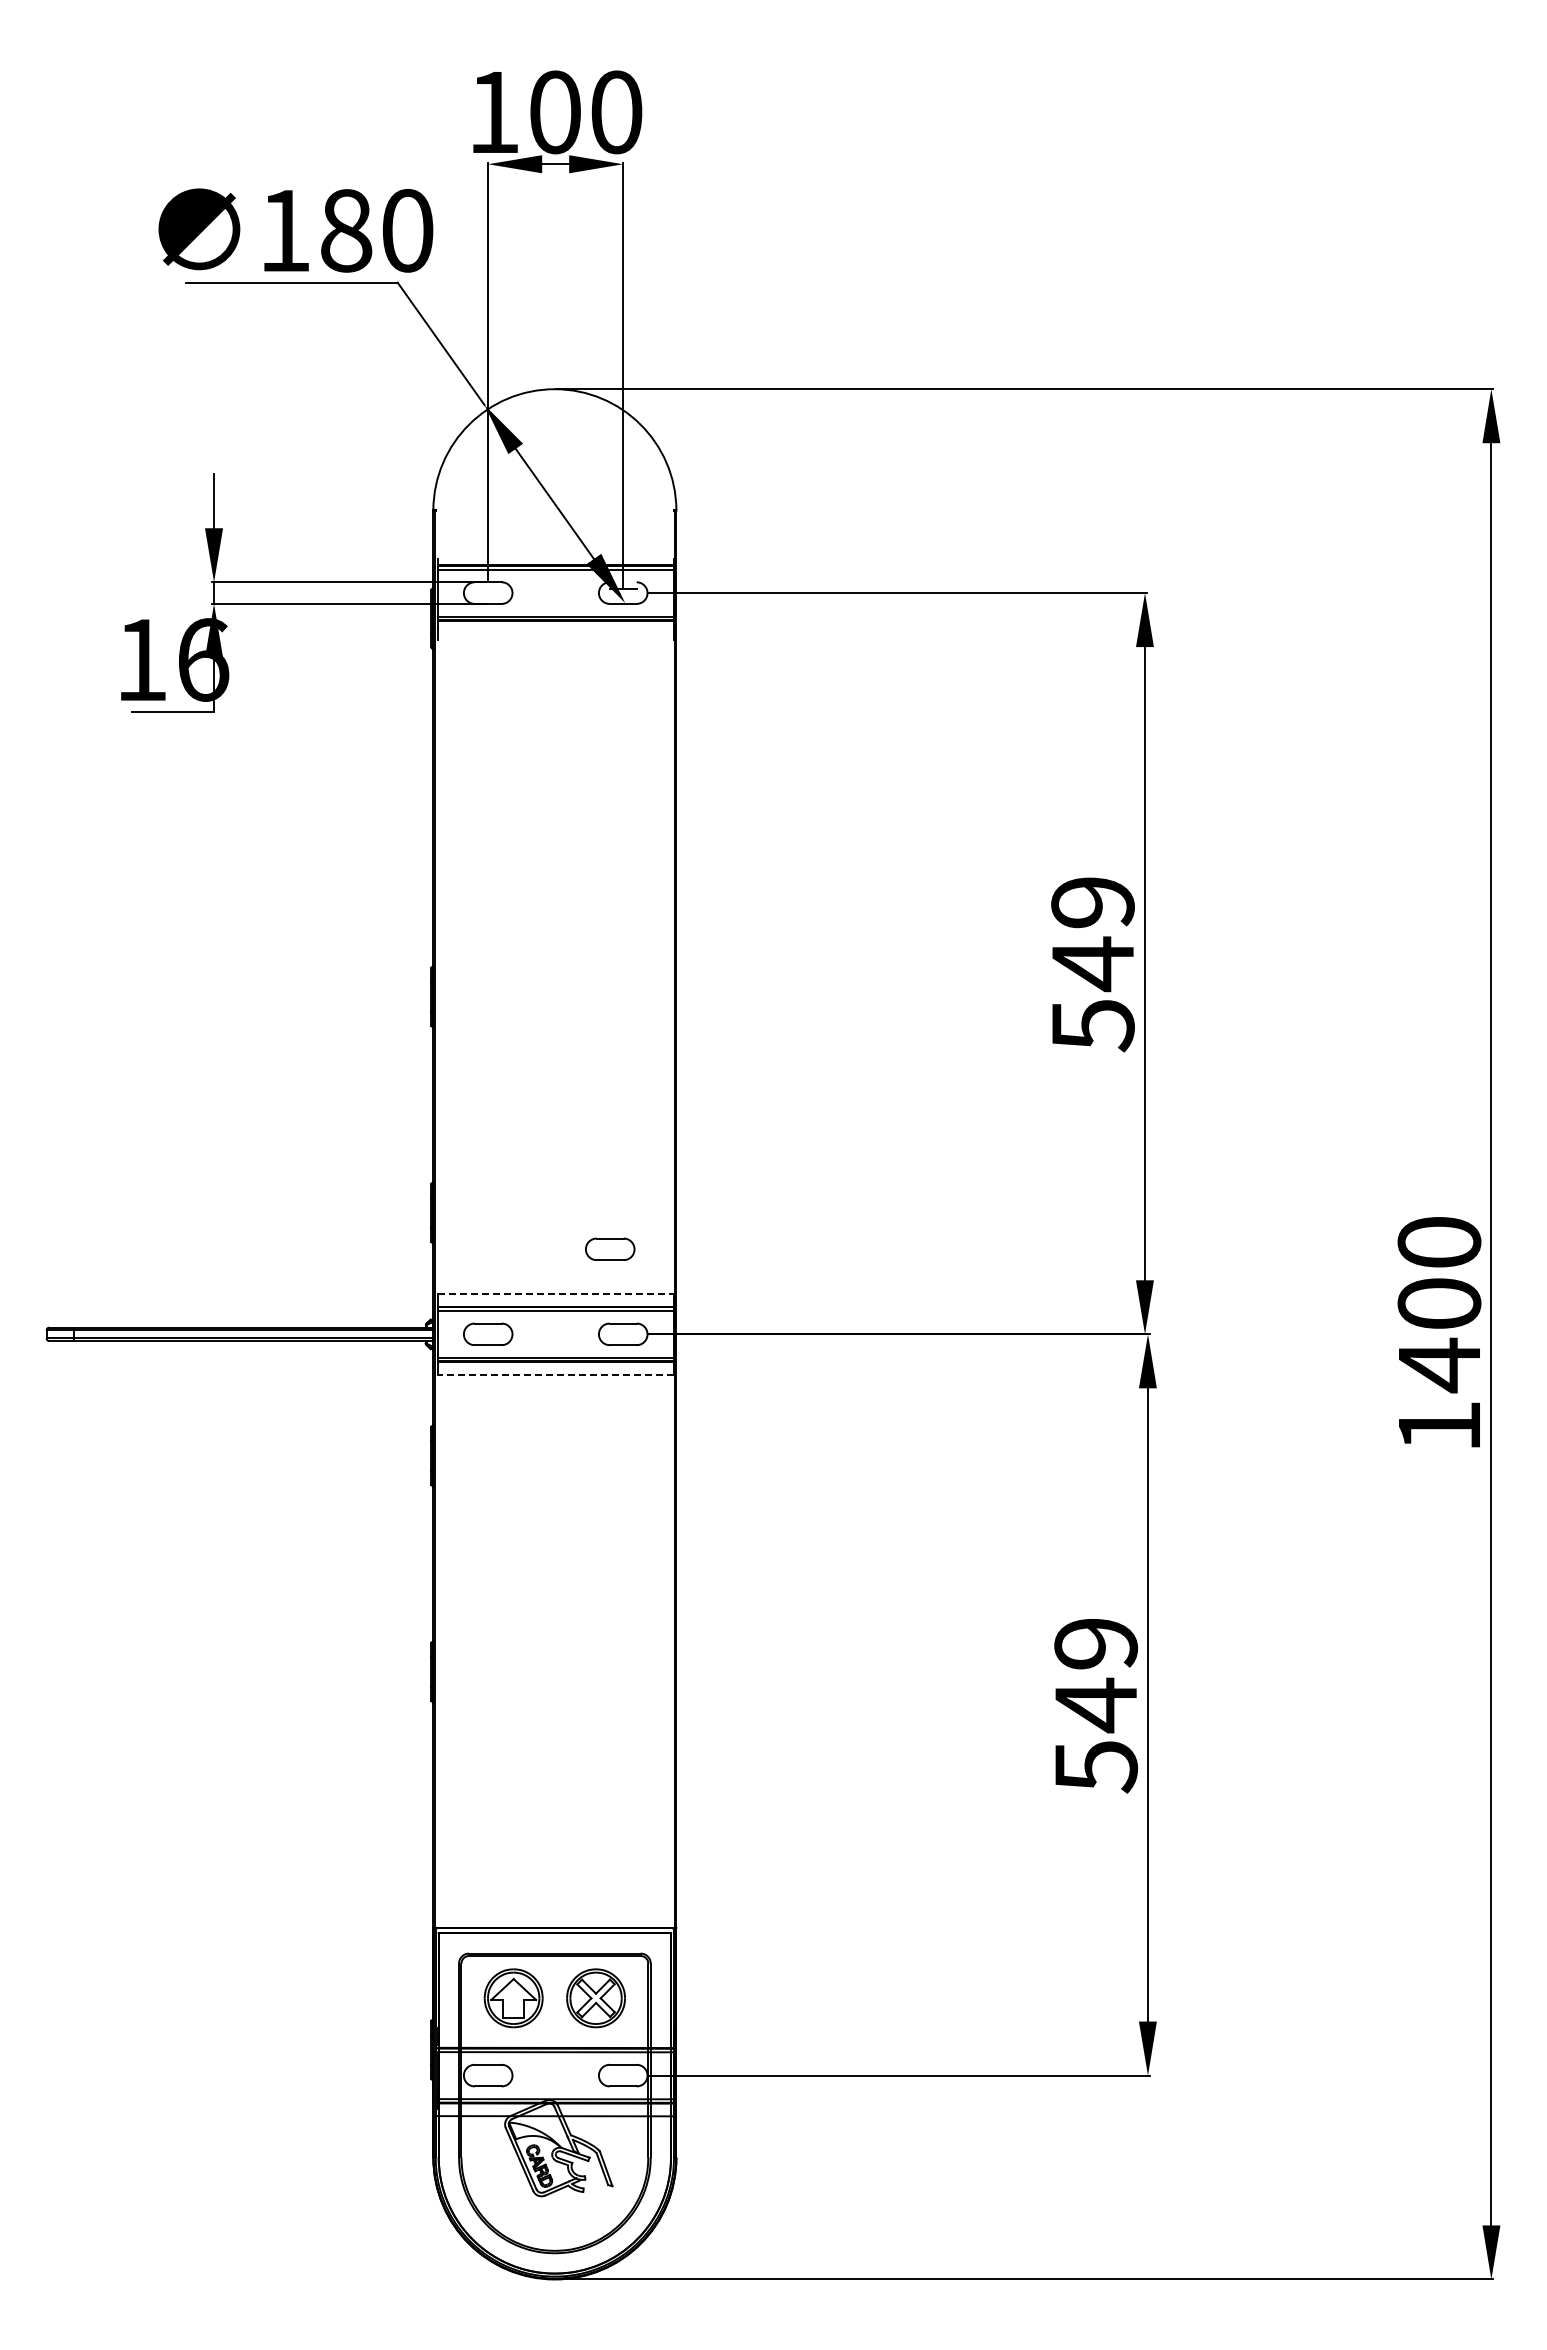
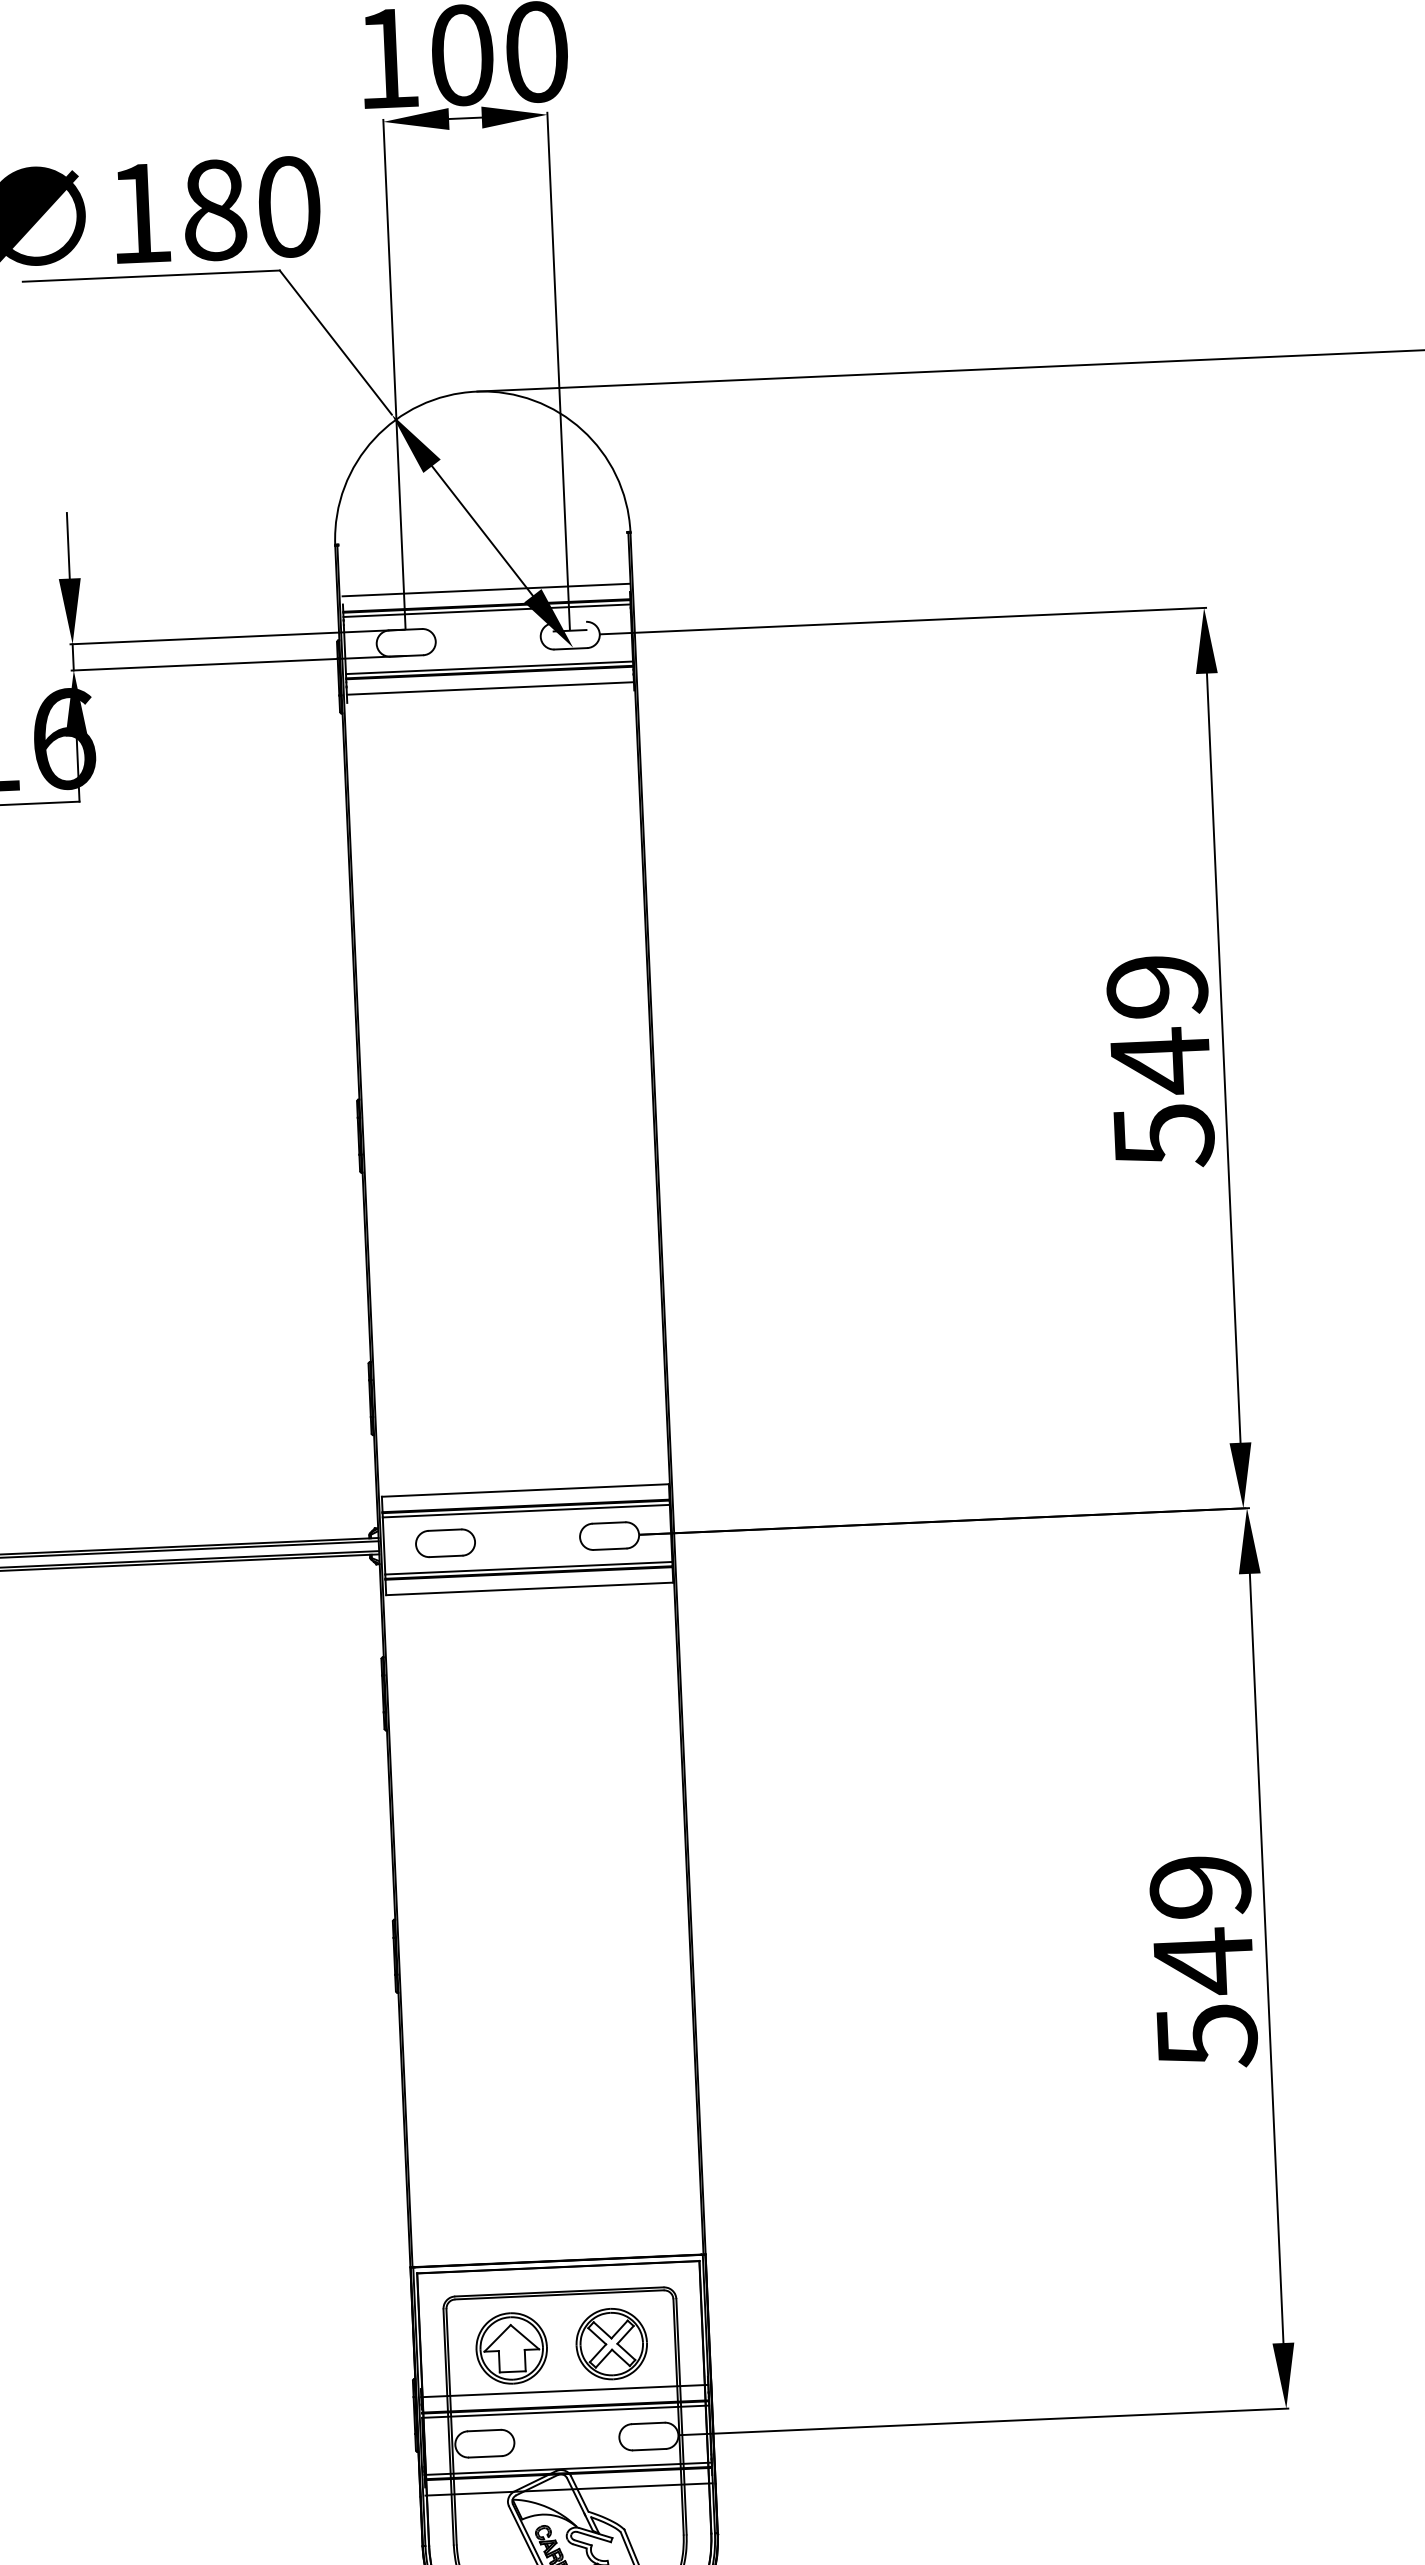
line: (555, 552) -> (485, 589), added
line: (555, 633) -> (490, 688), added
part: (610, 1248) -> (589, 1432), removed
line: (556, 1293) -> (526, 1490), dashed -> solid
line: (555, 1374) -> (529, 1588), dashed -> solid
line: (555, 2035) -> (564, 2391), added

